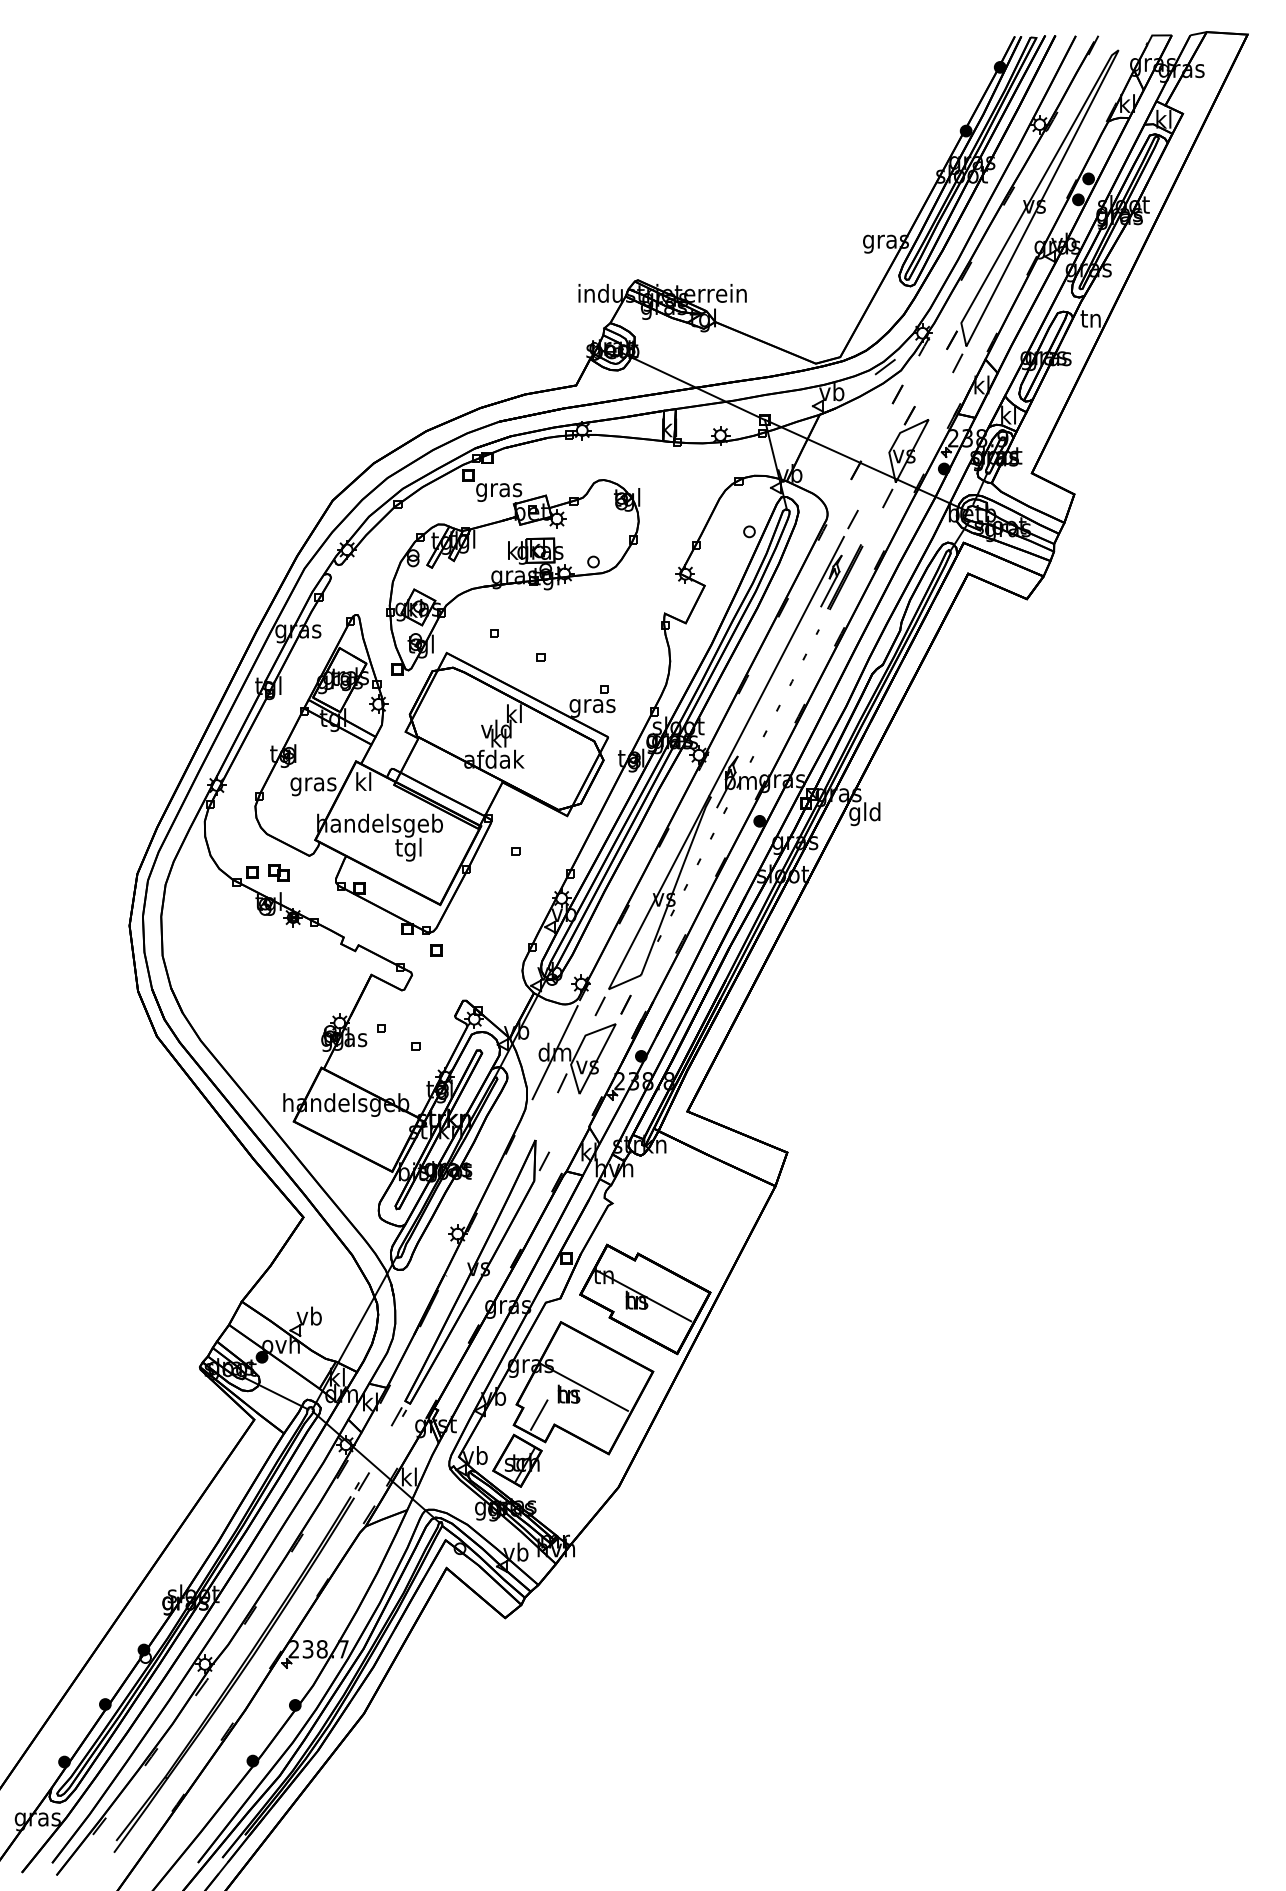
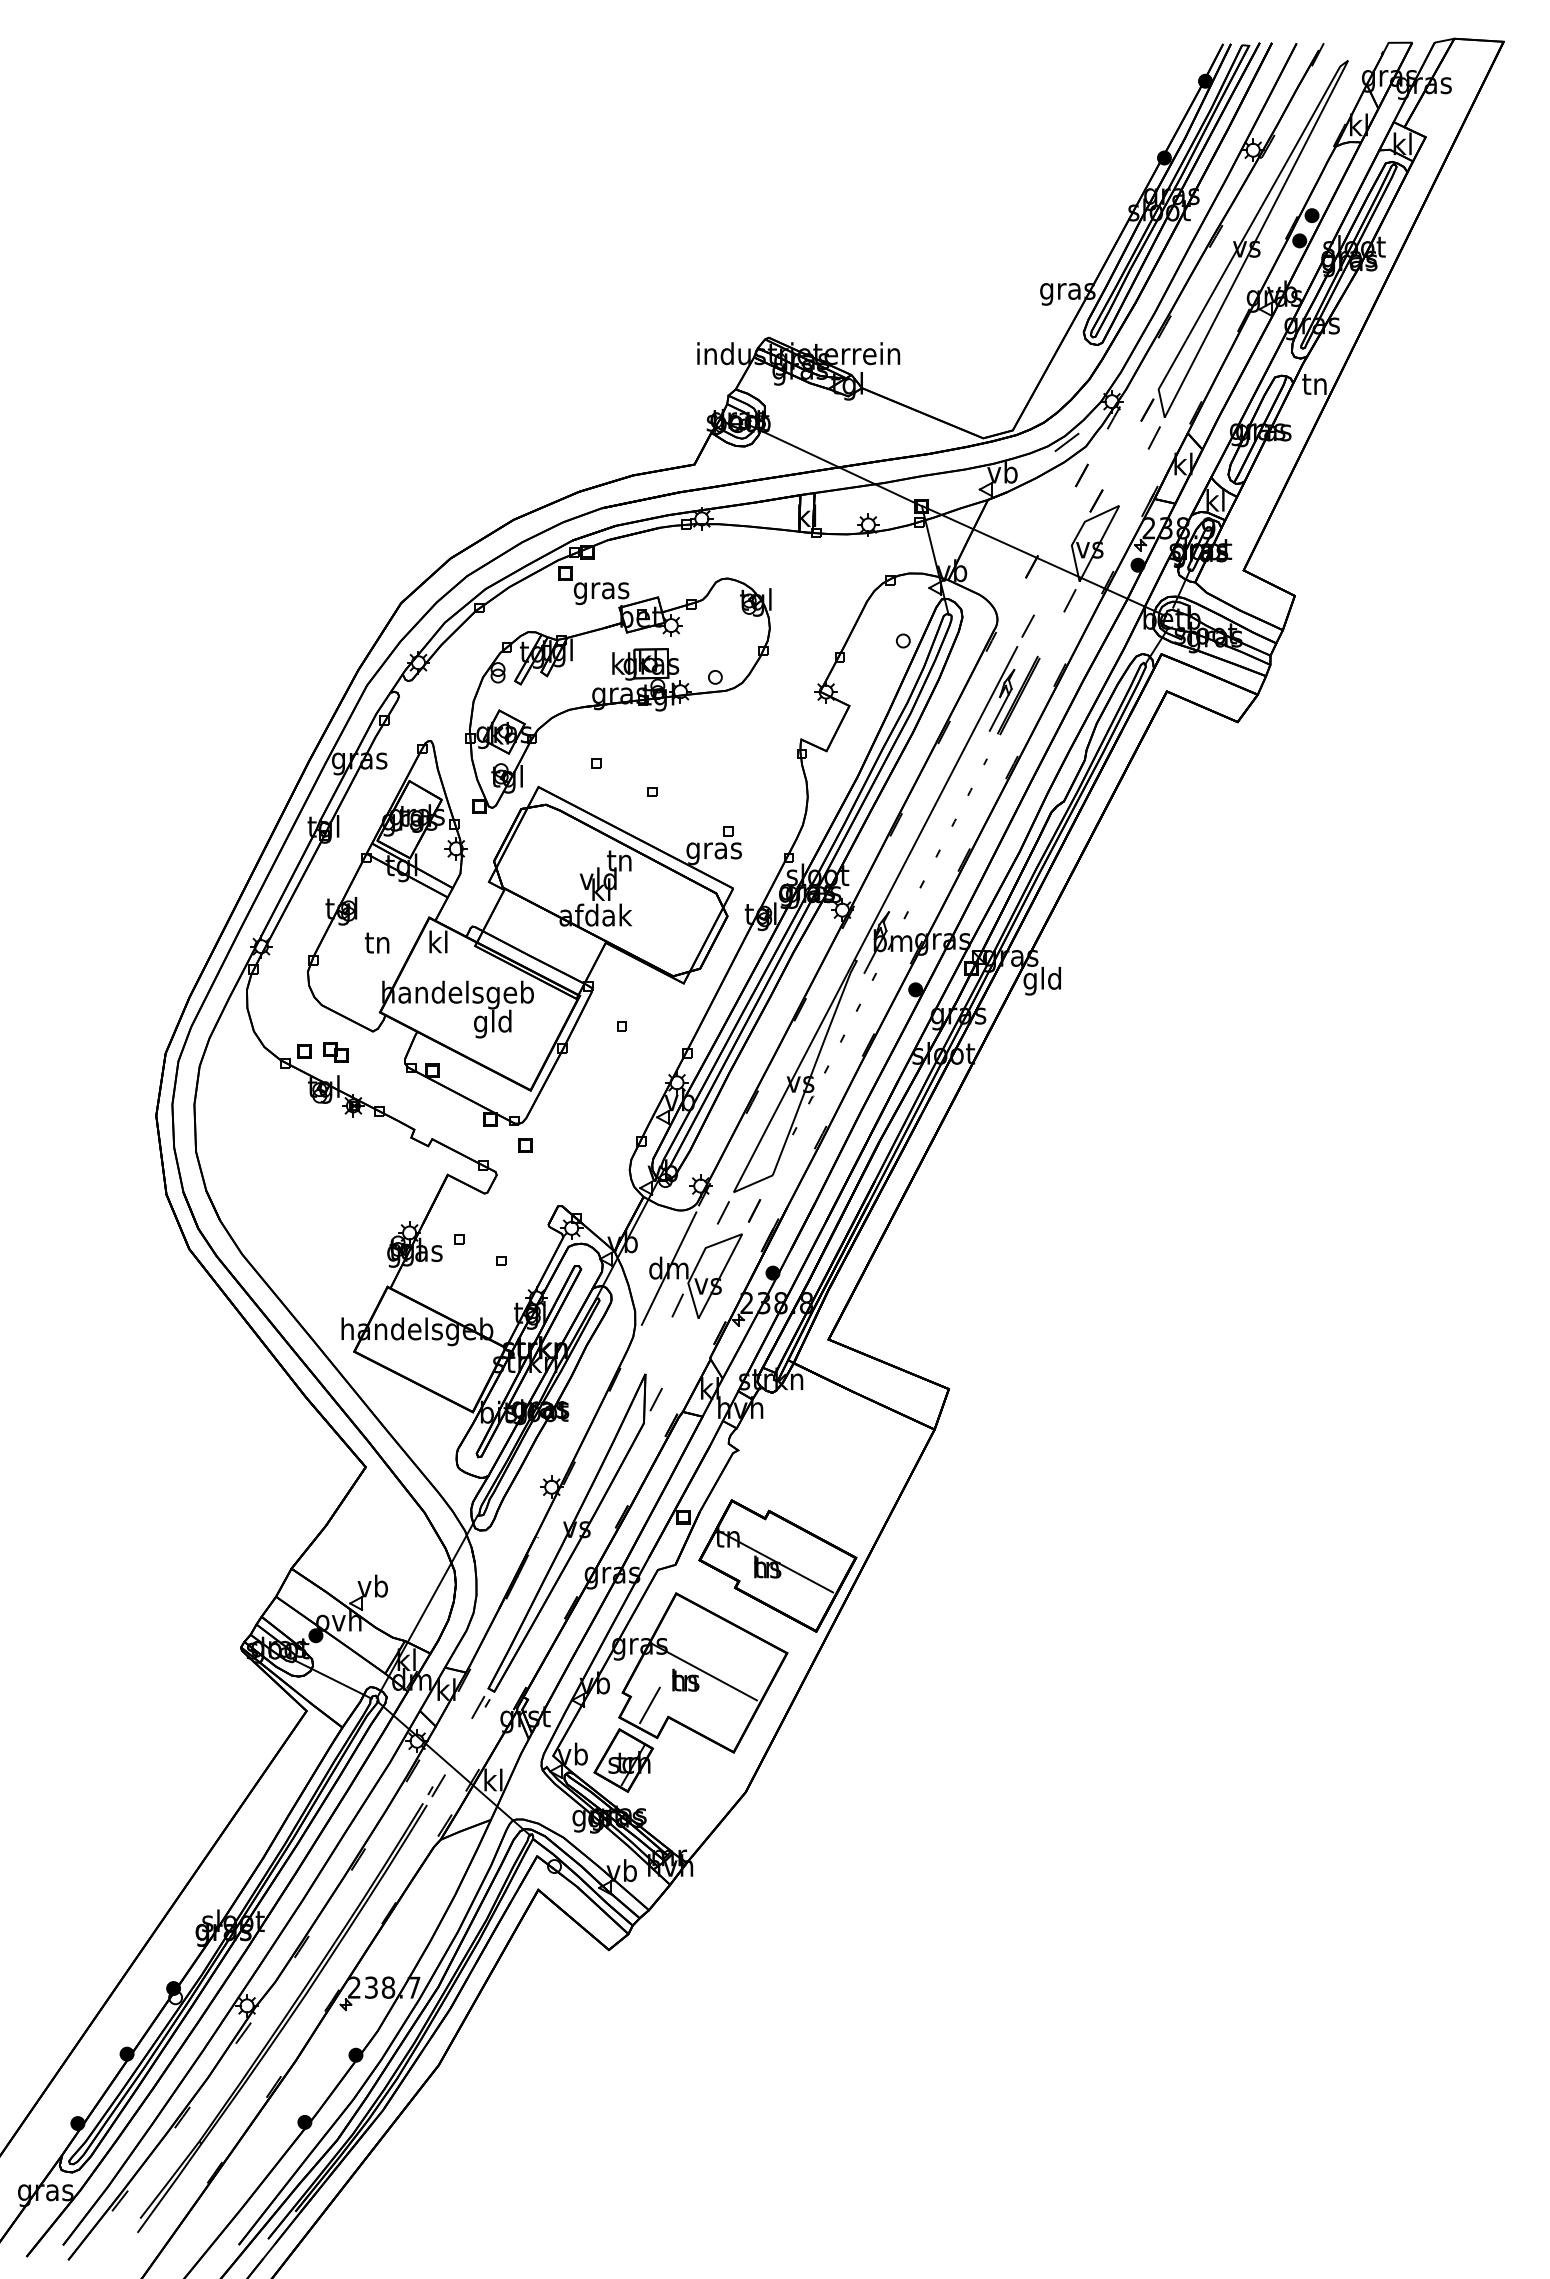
text: (513, 713) -> (619, 859), kl -> tn
text: (313, 784) -> (377, 945), gras -> tn
text: (408, 849) -> (492, 1023), tgl -> gld

